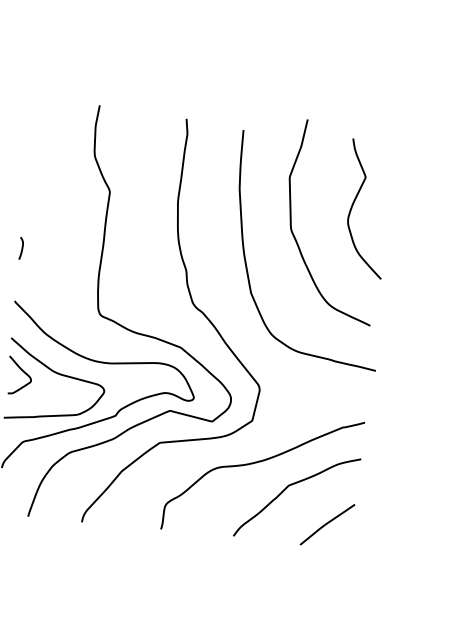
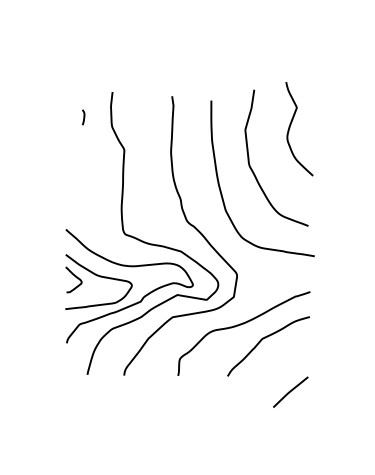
curve: (355, 202) -> (291, 125), moved
curve: (21, 248) -> (83, 117), moved
curve: (327, 523) -> (290, 391), moved

